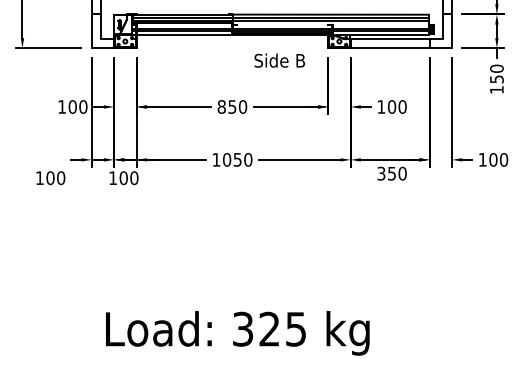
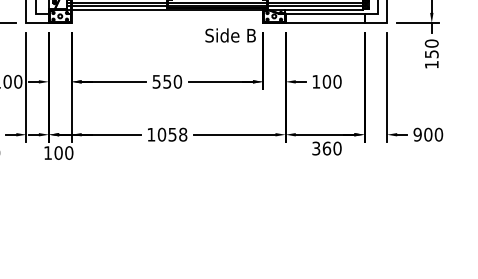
text: (279, 60) -> (230, 35), moved
text: (221, 106) -> (156, 81), 850 -> 550
text: (248, 159) -> (183, 134), 1050 -> 1058
text: (482, 159) -> (417, 134), 100 -> 900
text: (392, 173) -> (327, 148), 350 -> 360

